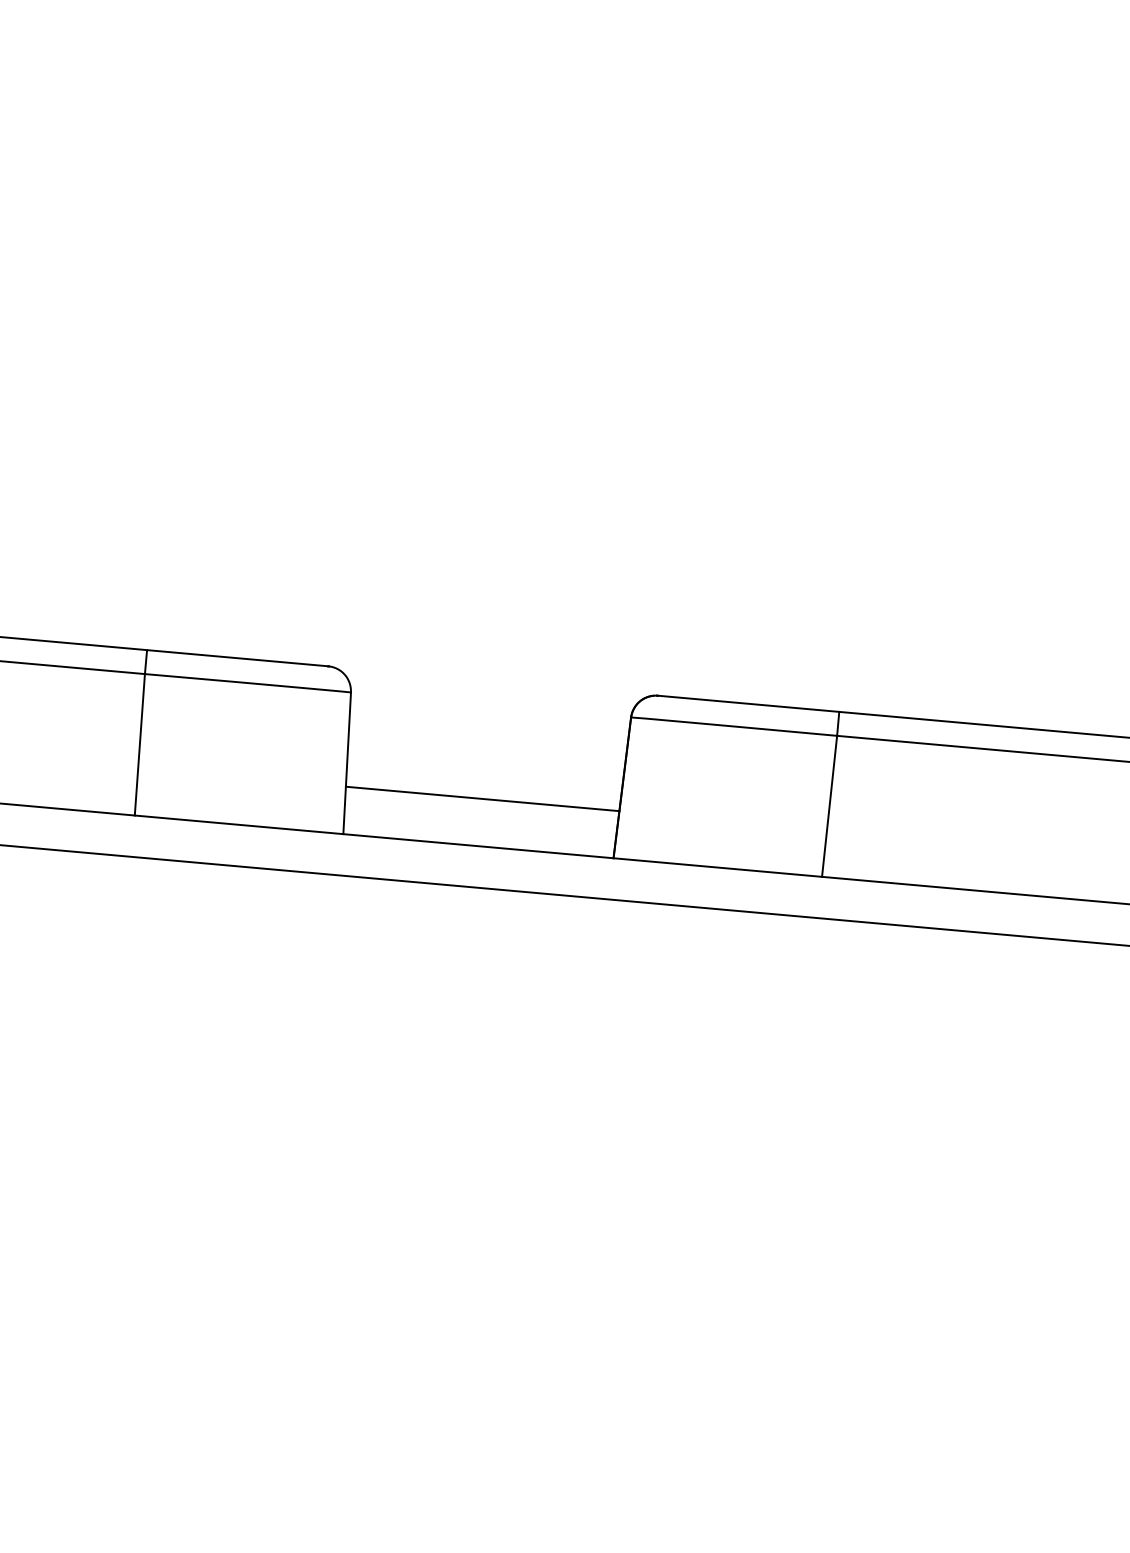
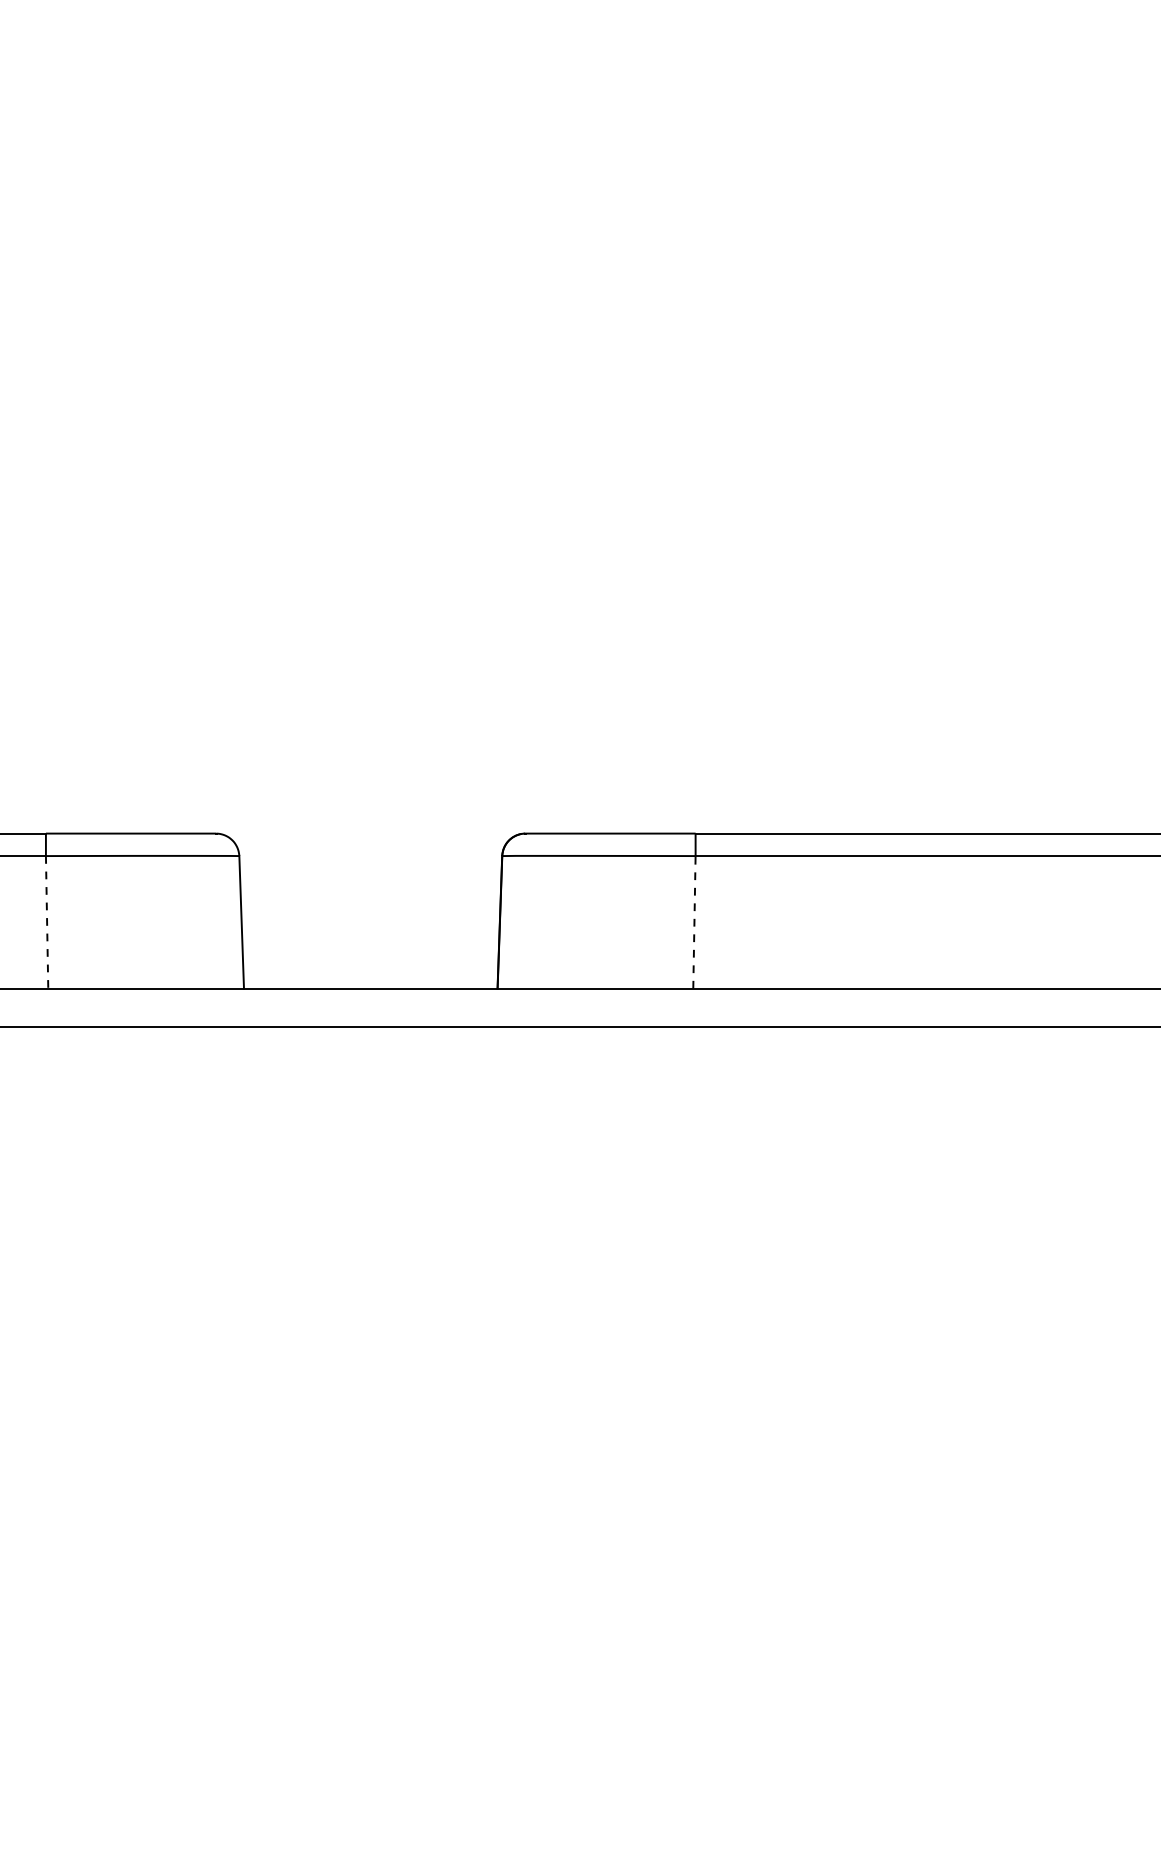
line: (140, 745) -> (47, 922), solid -> dashed
line: (482, 799) -> (370, 944), removed
line: (829, 805) -> (694, 921), solid -> dashed

